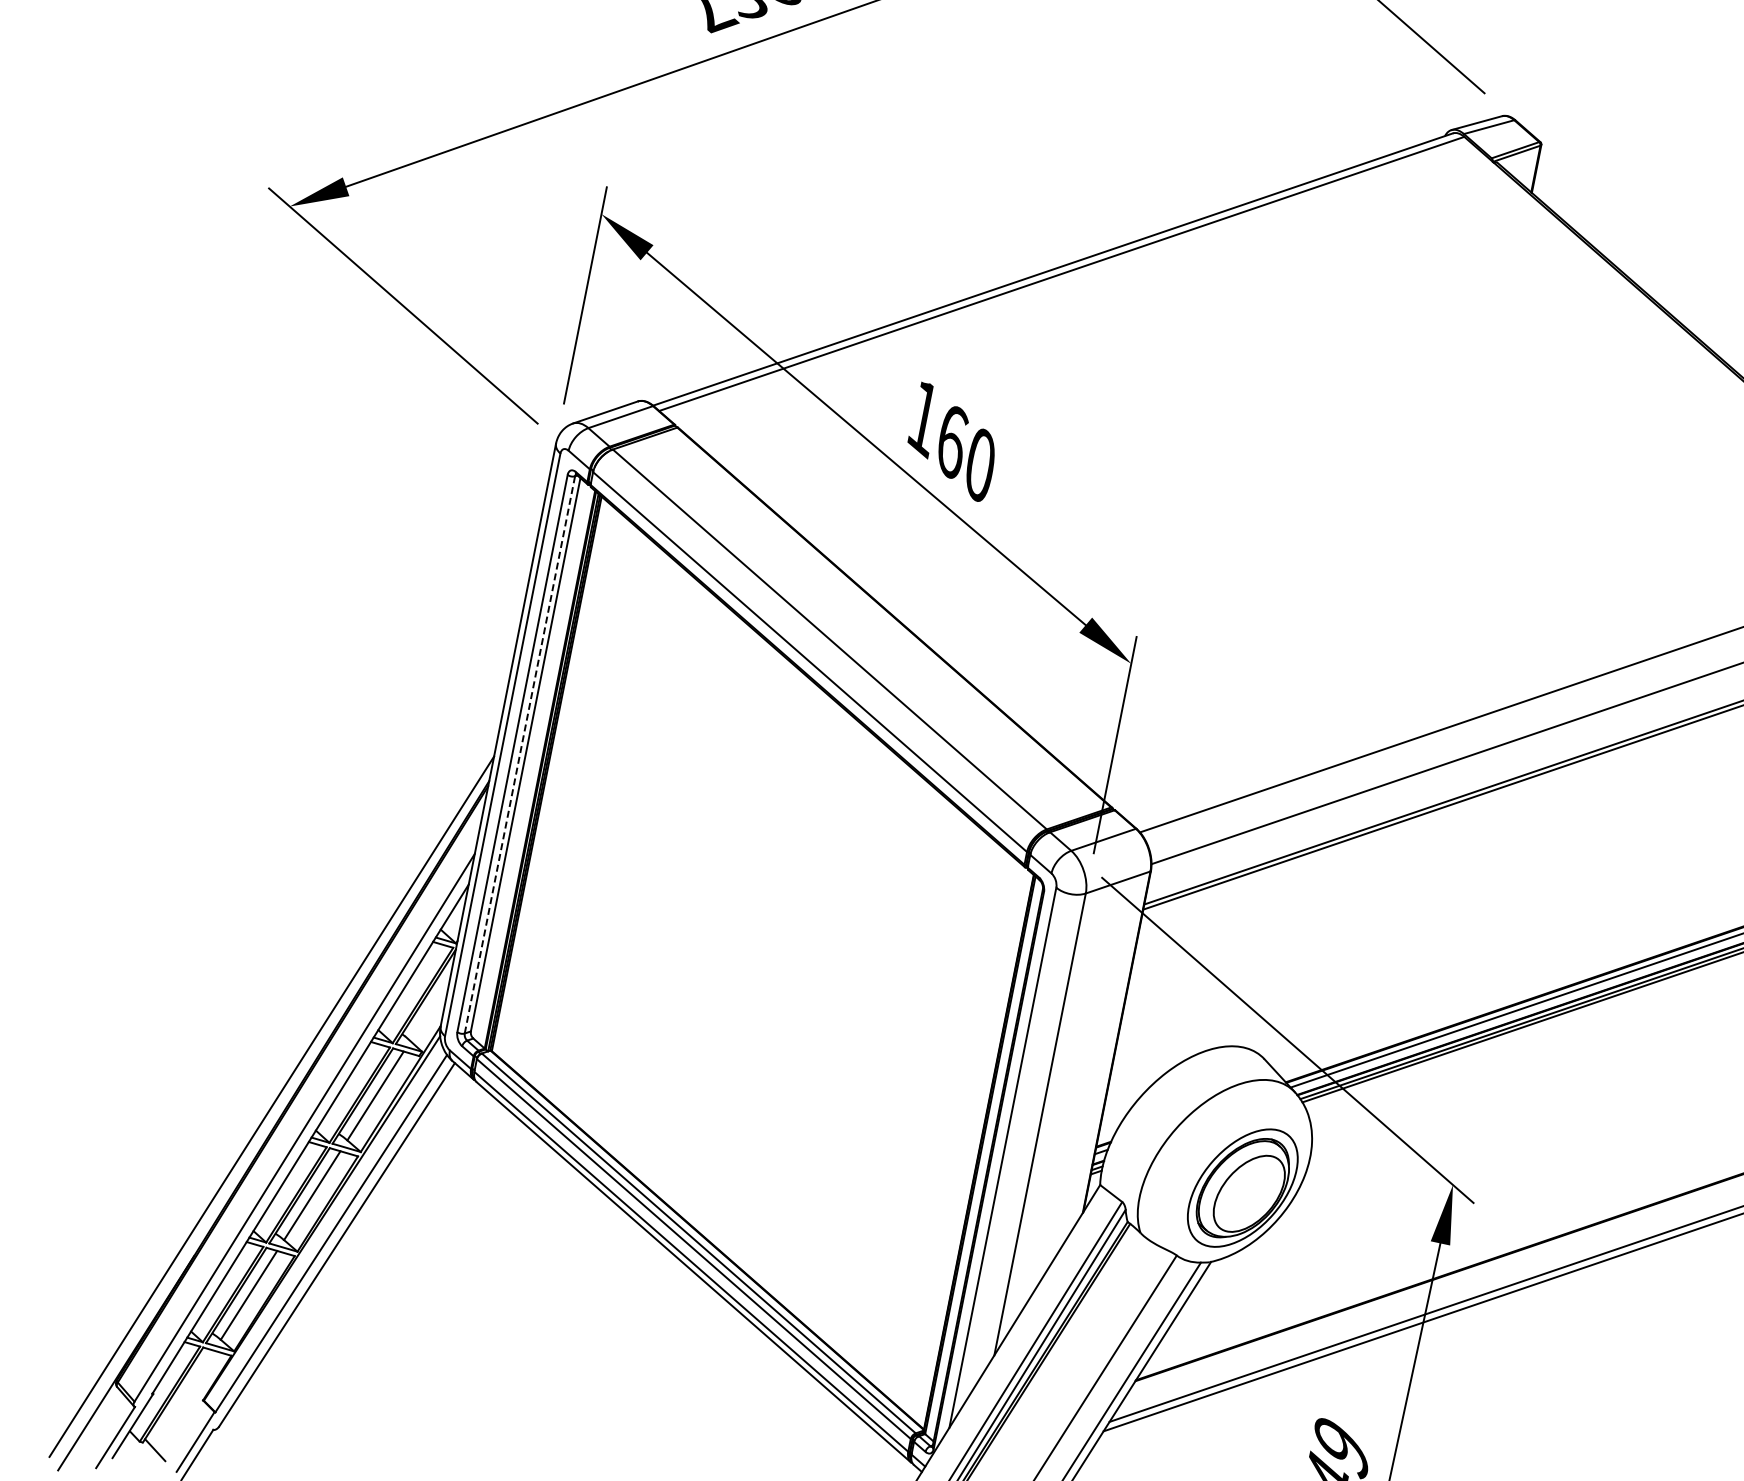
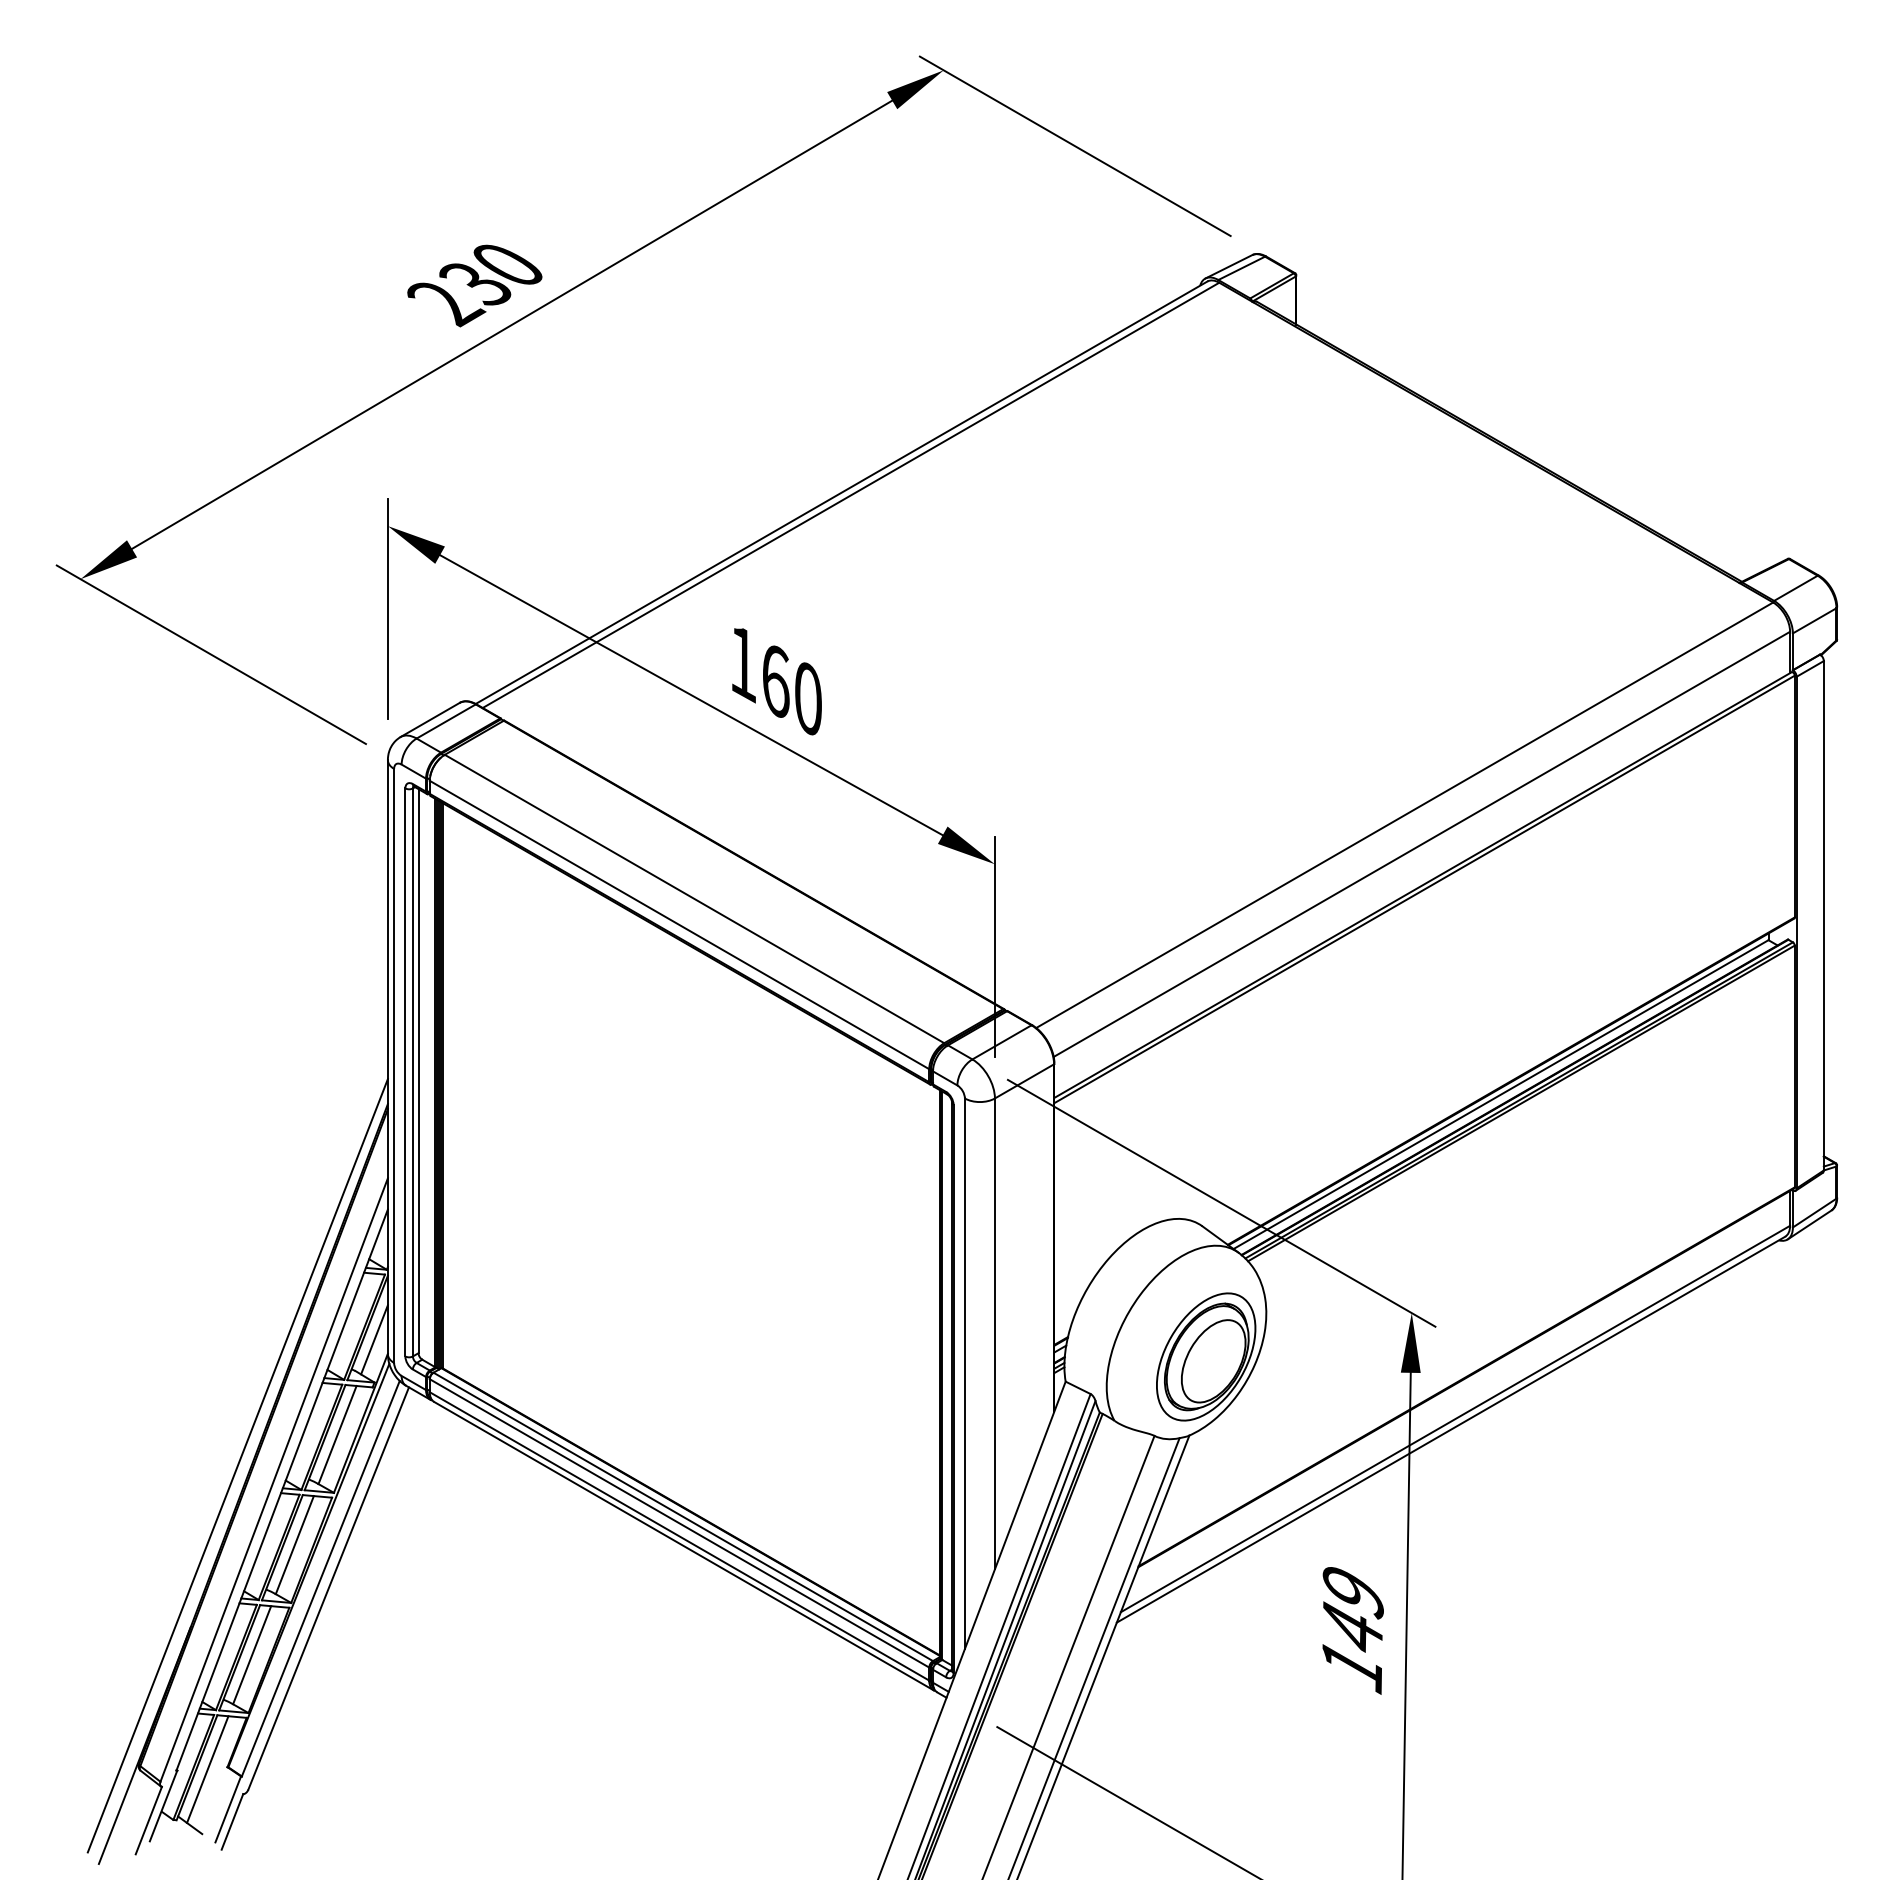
line: (519, 753) -> (412, 1071), dashed -> solid
line: (430, 1009) -> (374, 1339), added
line: (183, 1398) -> (207, 1769), added

